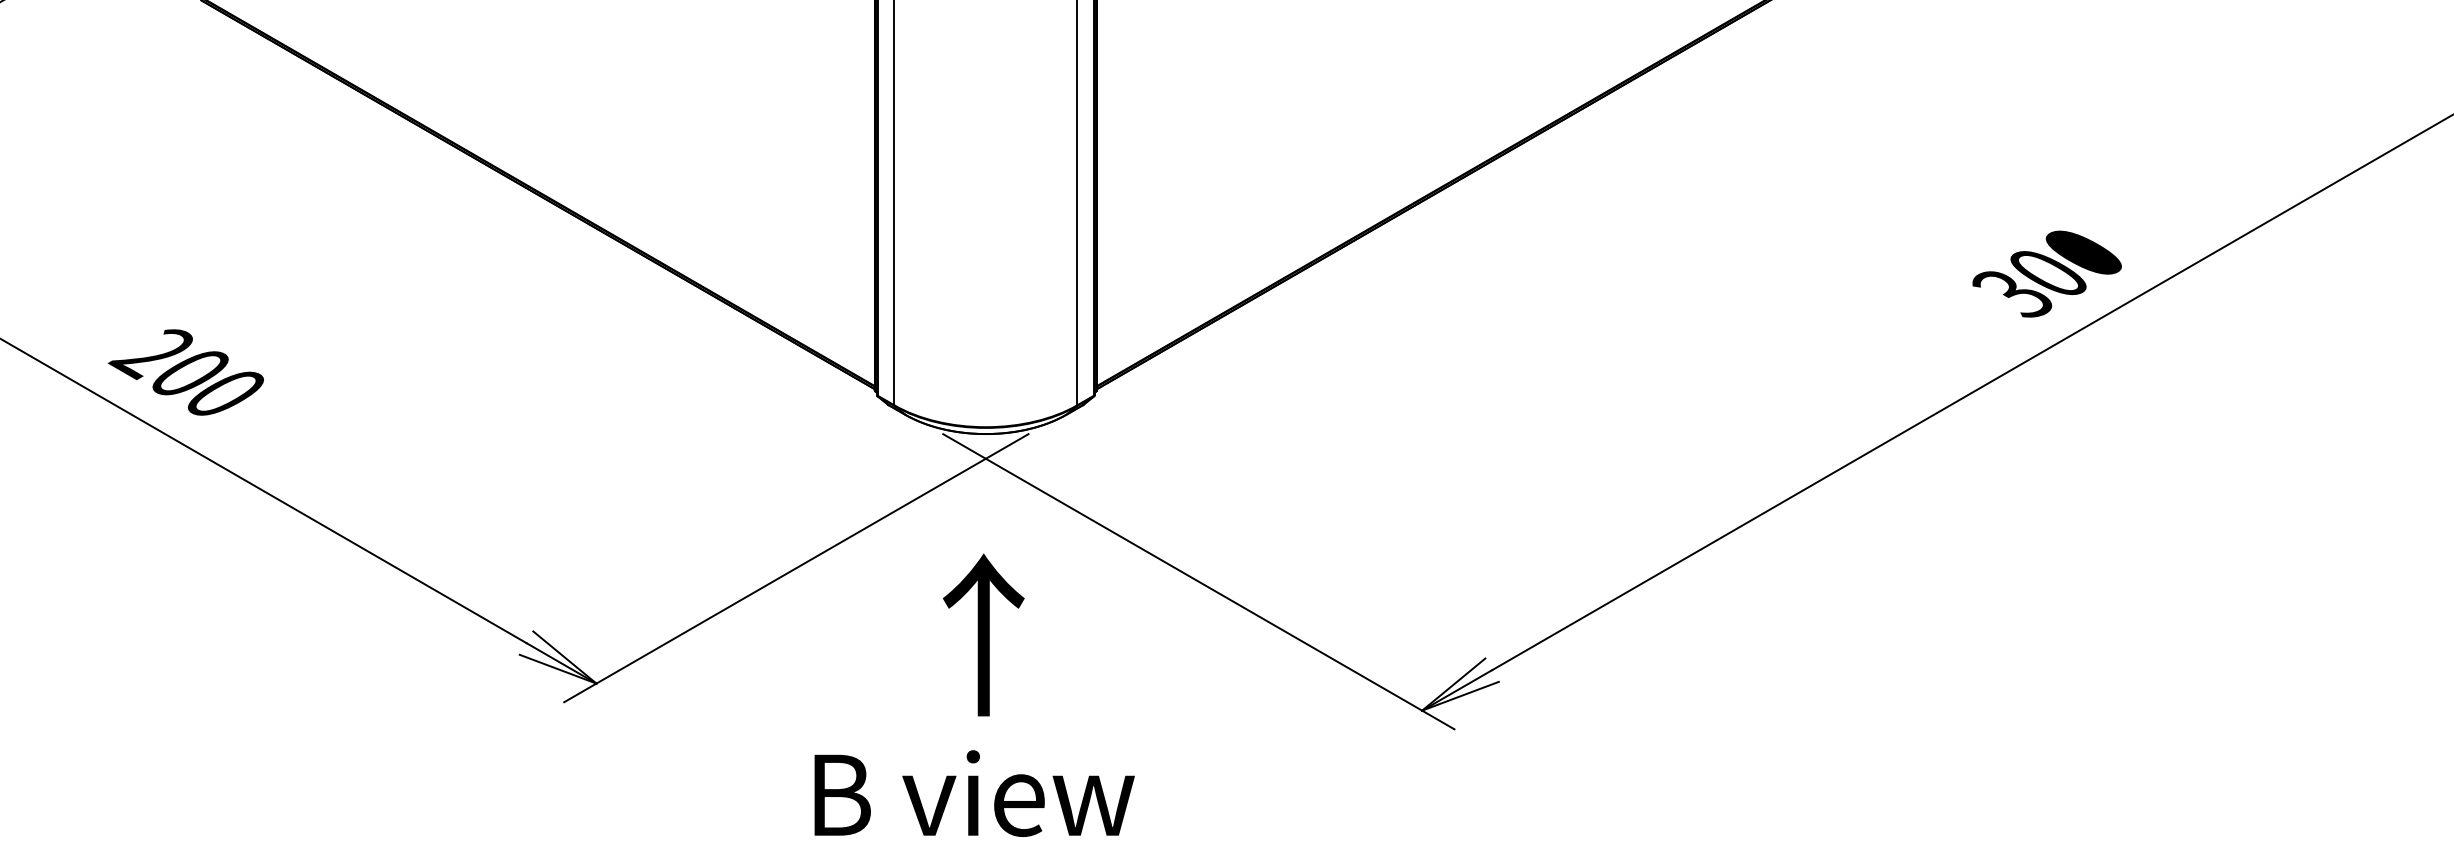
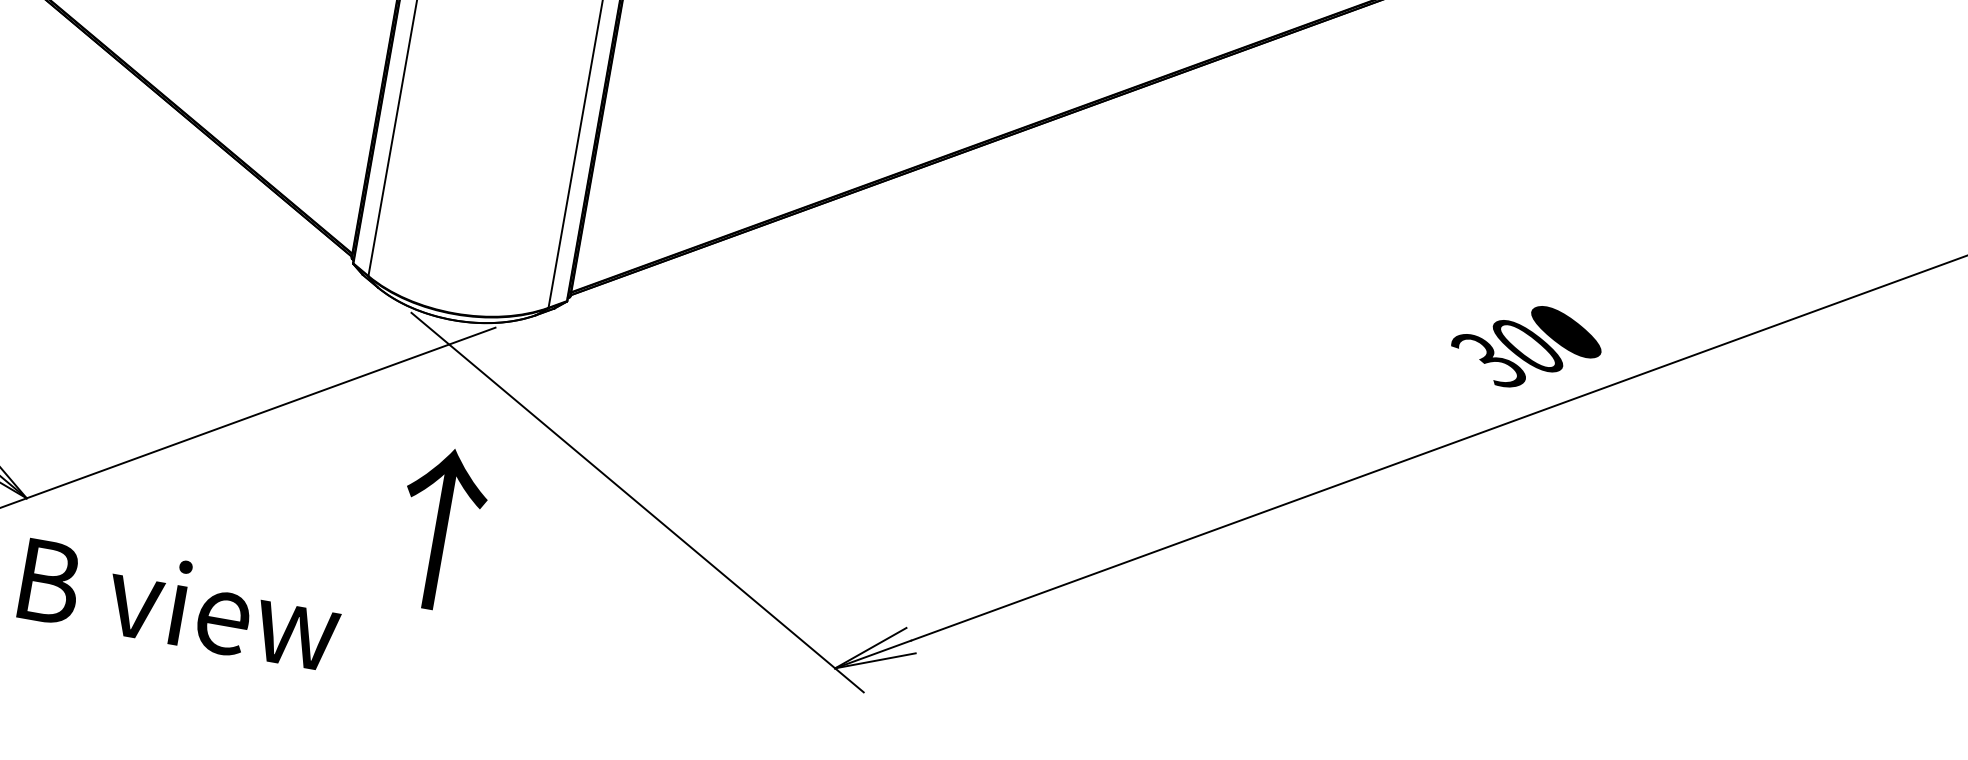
text: (983, 634) -> (440, 528), moved
text: (974, 793) -> (180, 603), moved

